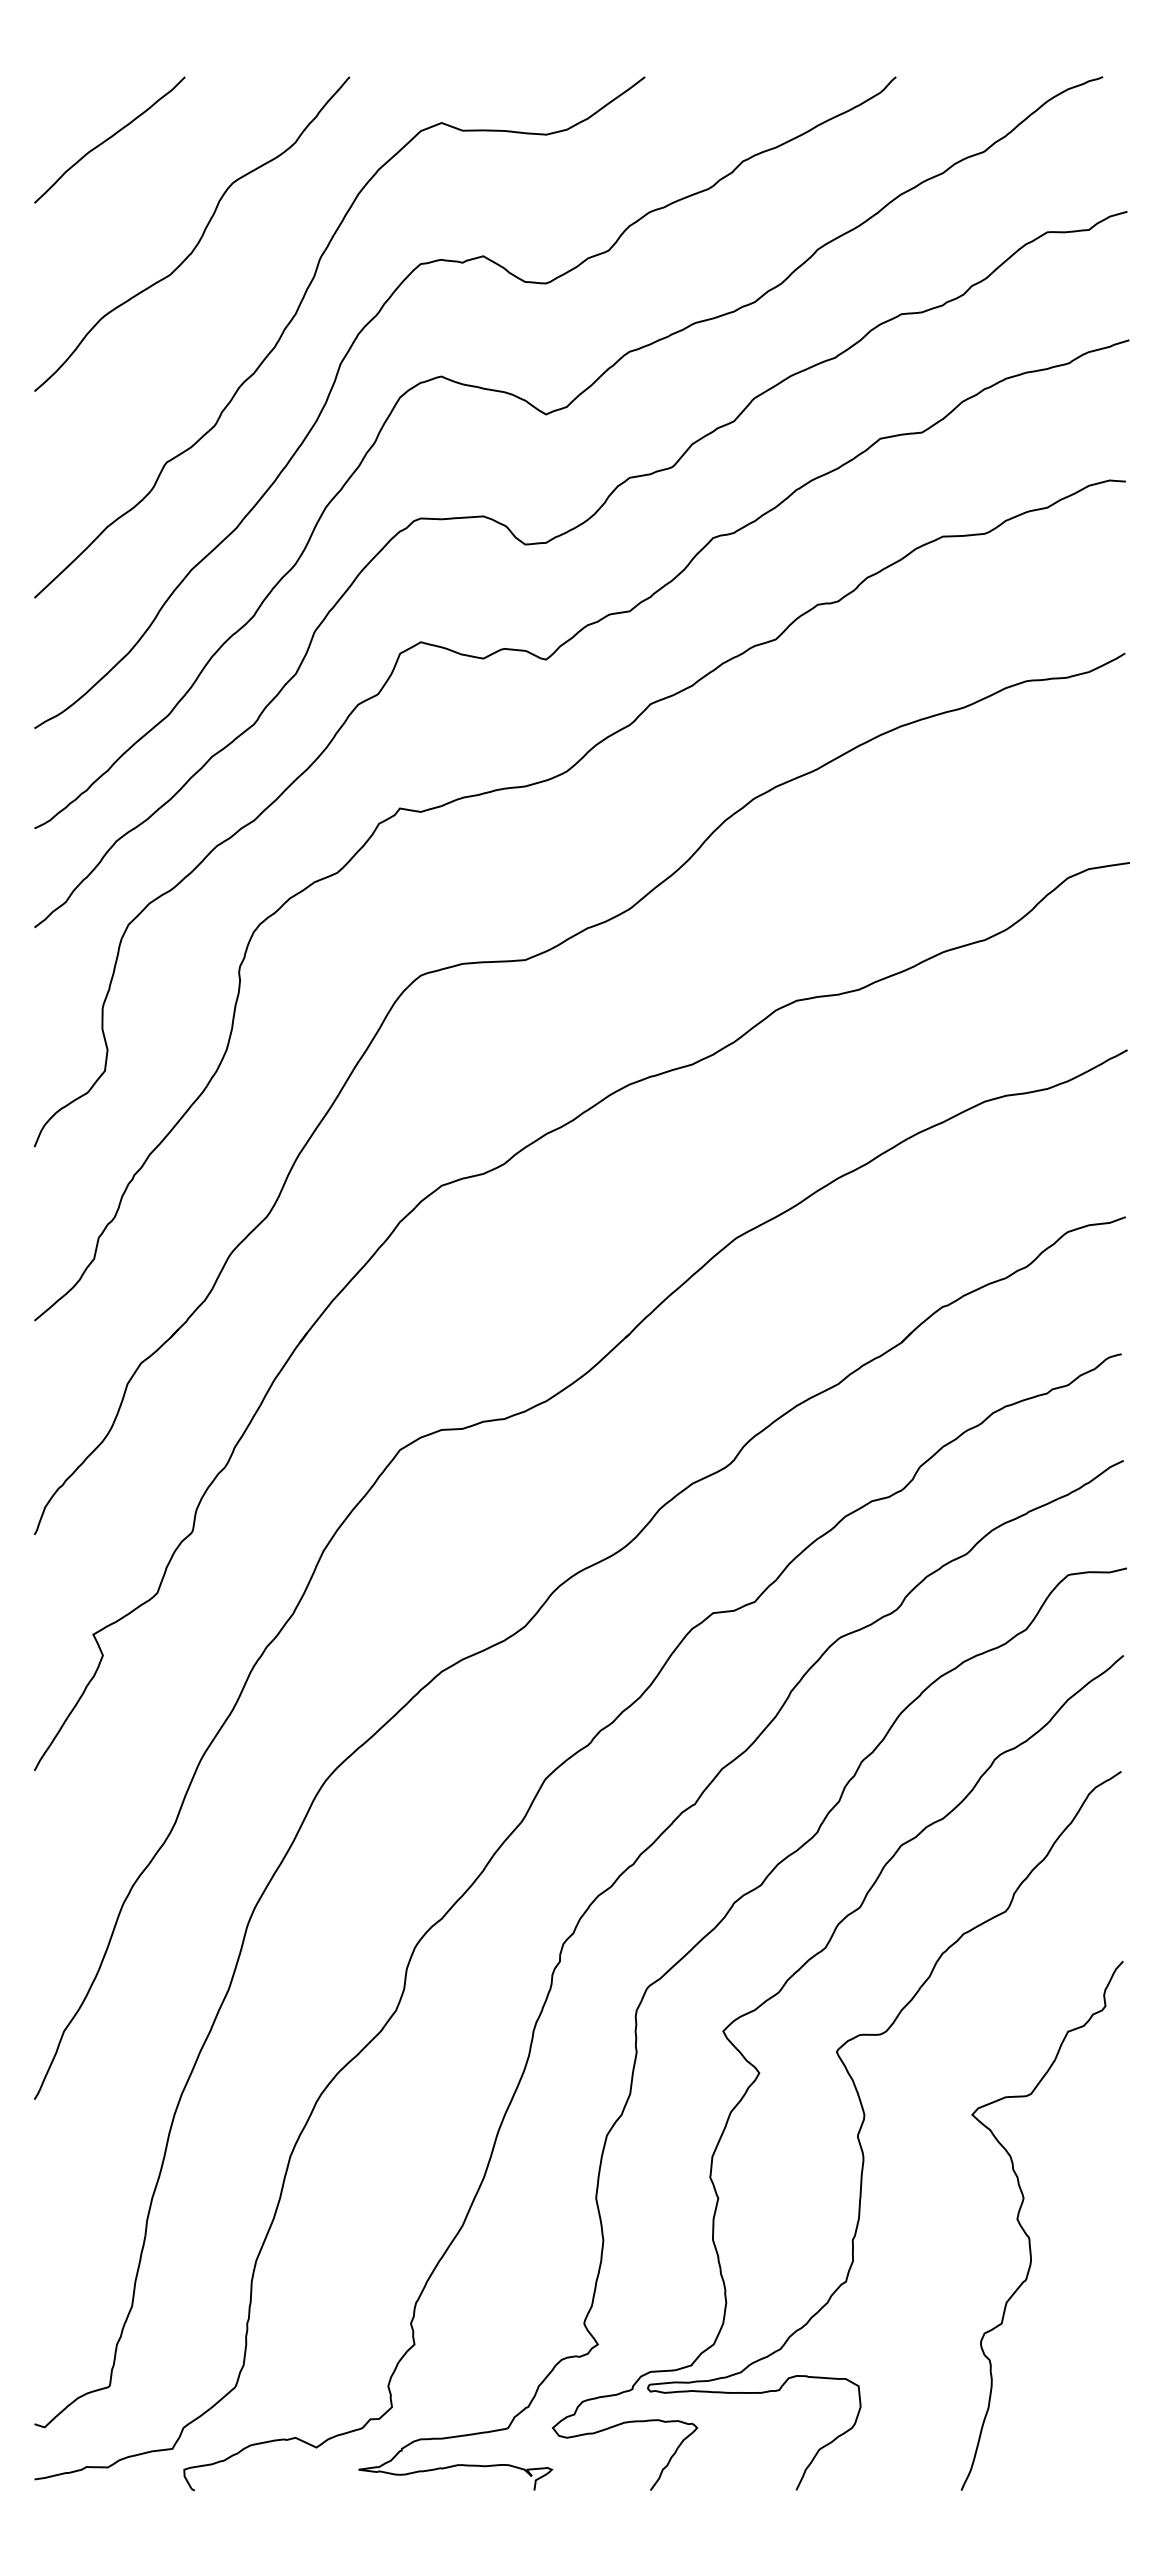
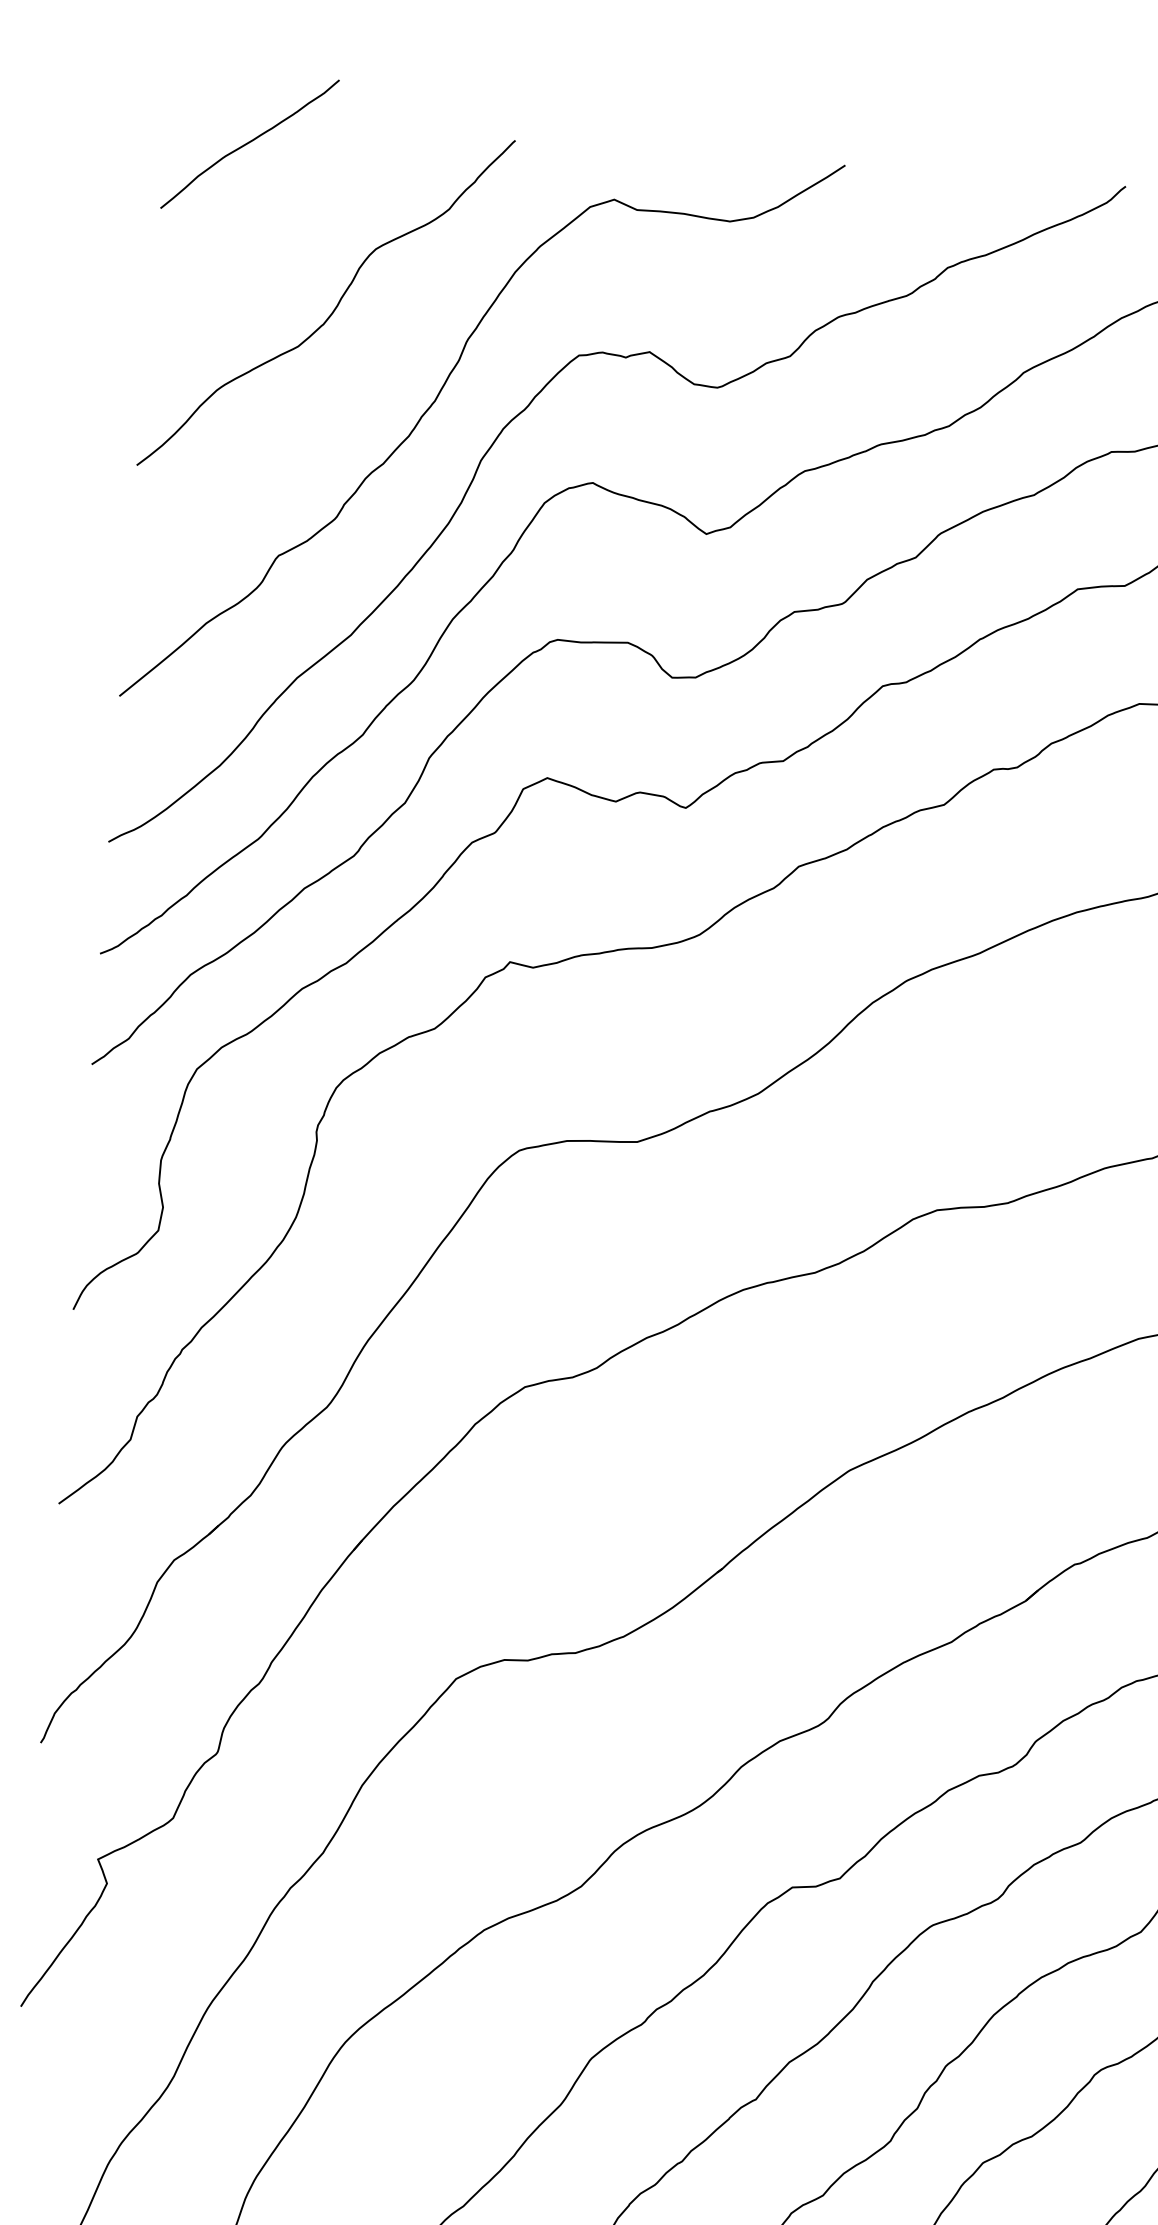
curve: (109, 139) -> (249, 143), moved

